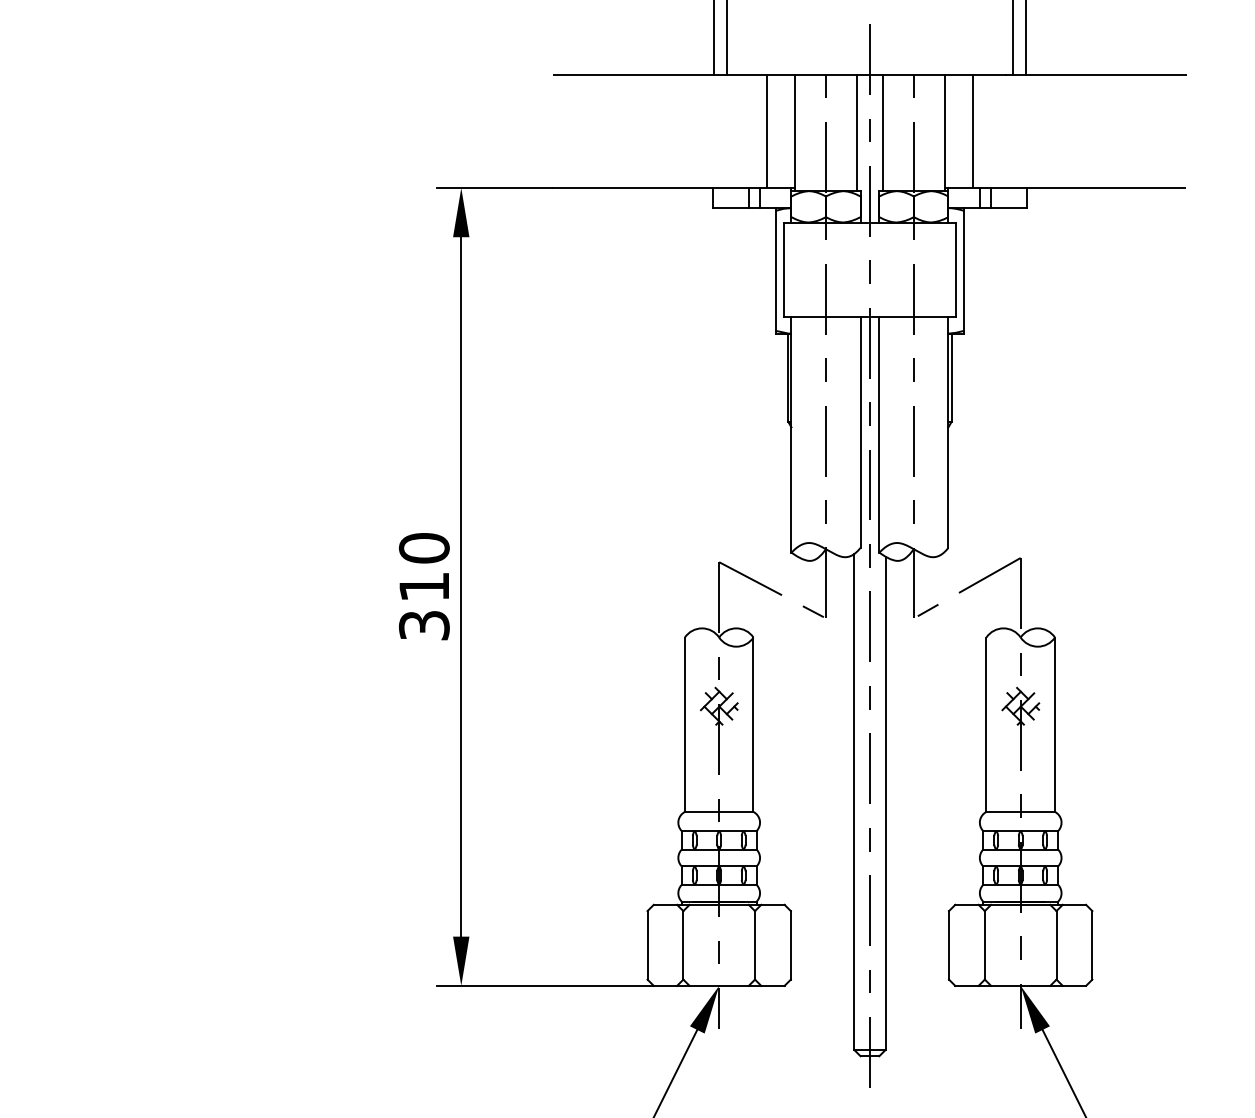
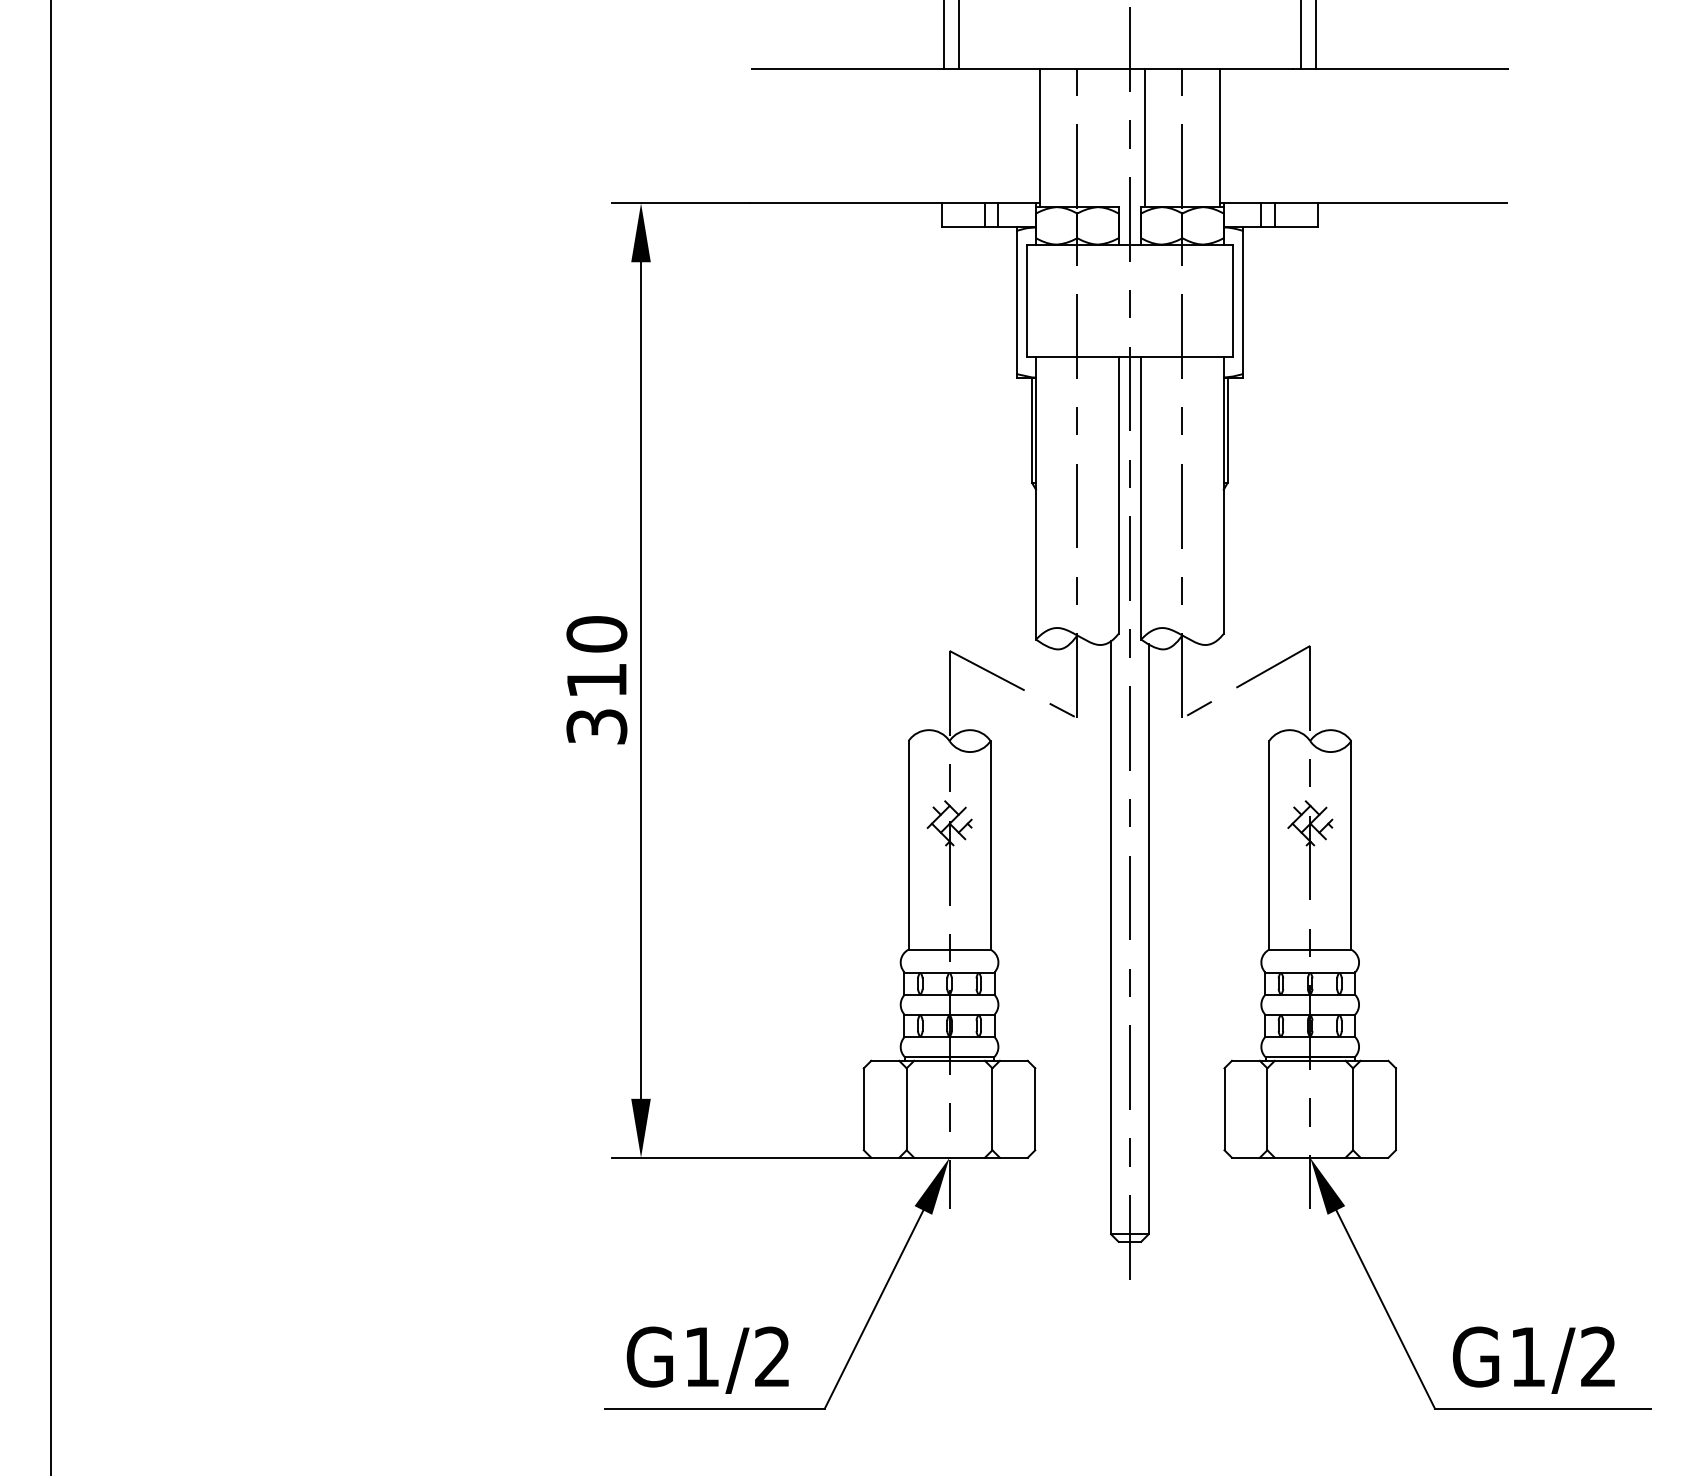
line: (766, 131) -> (1006, 135), removed
line: (973, 131) -> (1253, 135), removed
line: (857, 132) -> (1114, 137), removed

